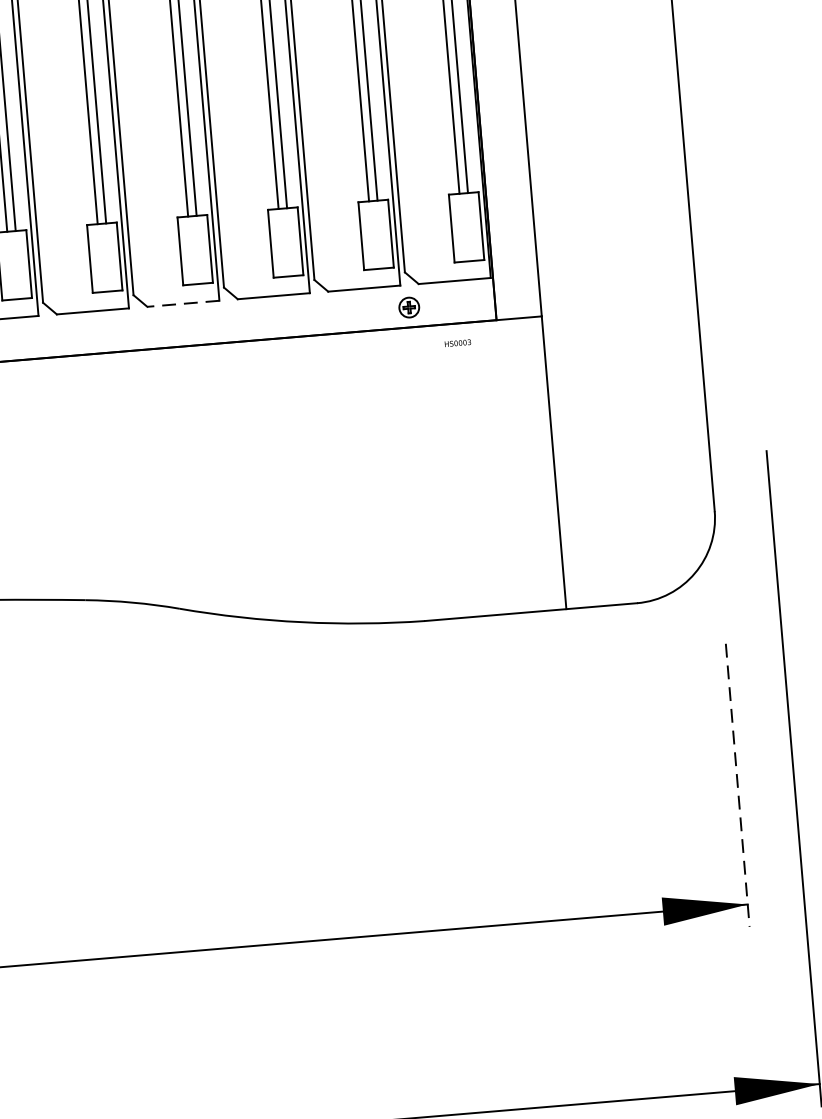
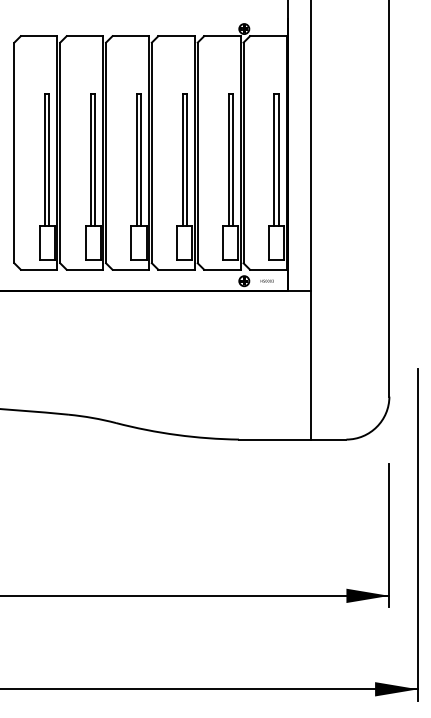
line: (182, 303) -> (130, 269), dashed -> solid
text: (456, 342) -> (266, 280), moved
line: (737, 785) -> (389, 535), dashed -> solid

